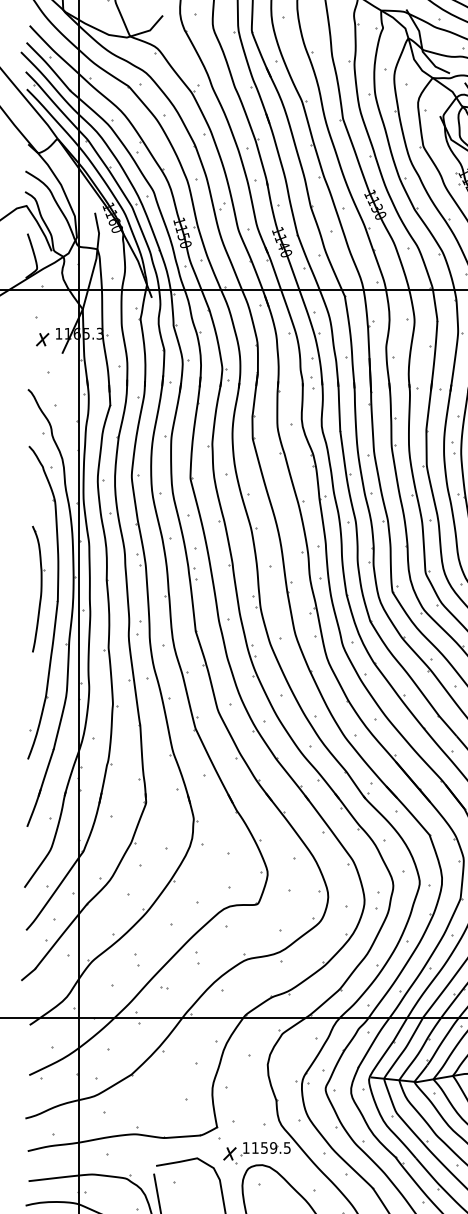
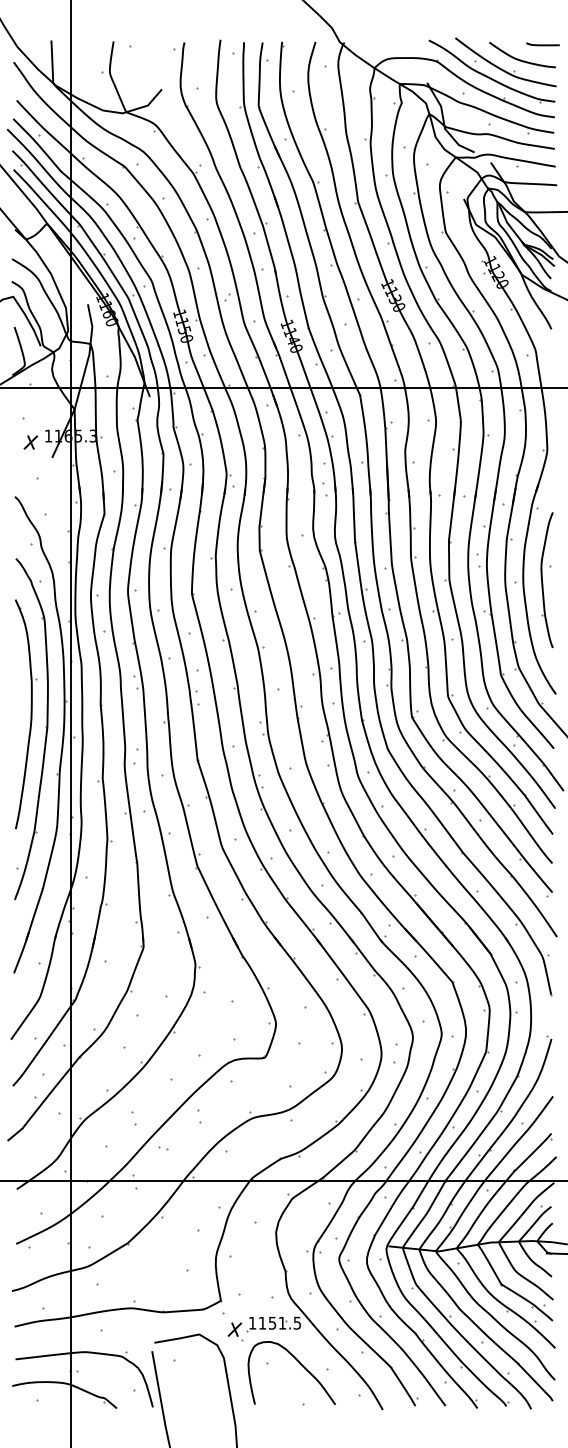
part: (38, 589) -> (26, 714), size x1.67
text: (273, 1147) -> (282, 1322), 1159.5 -> 1151.5

